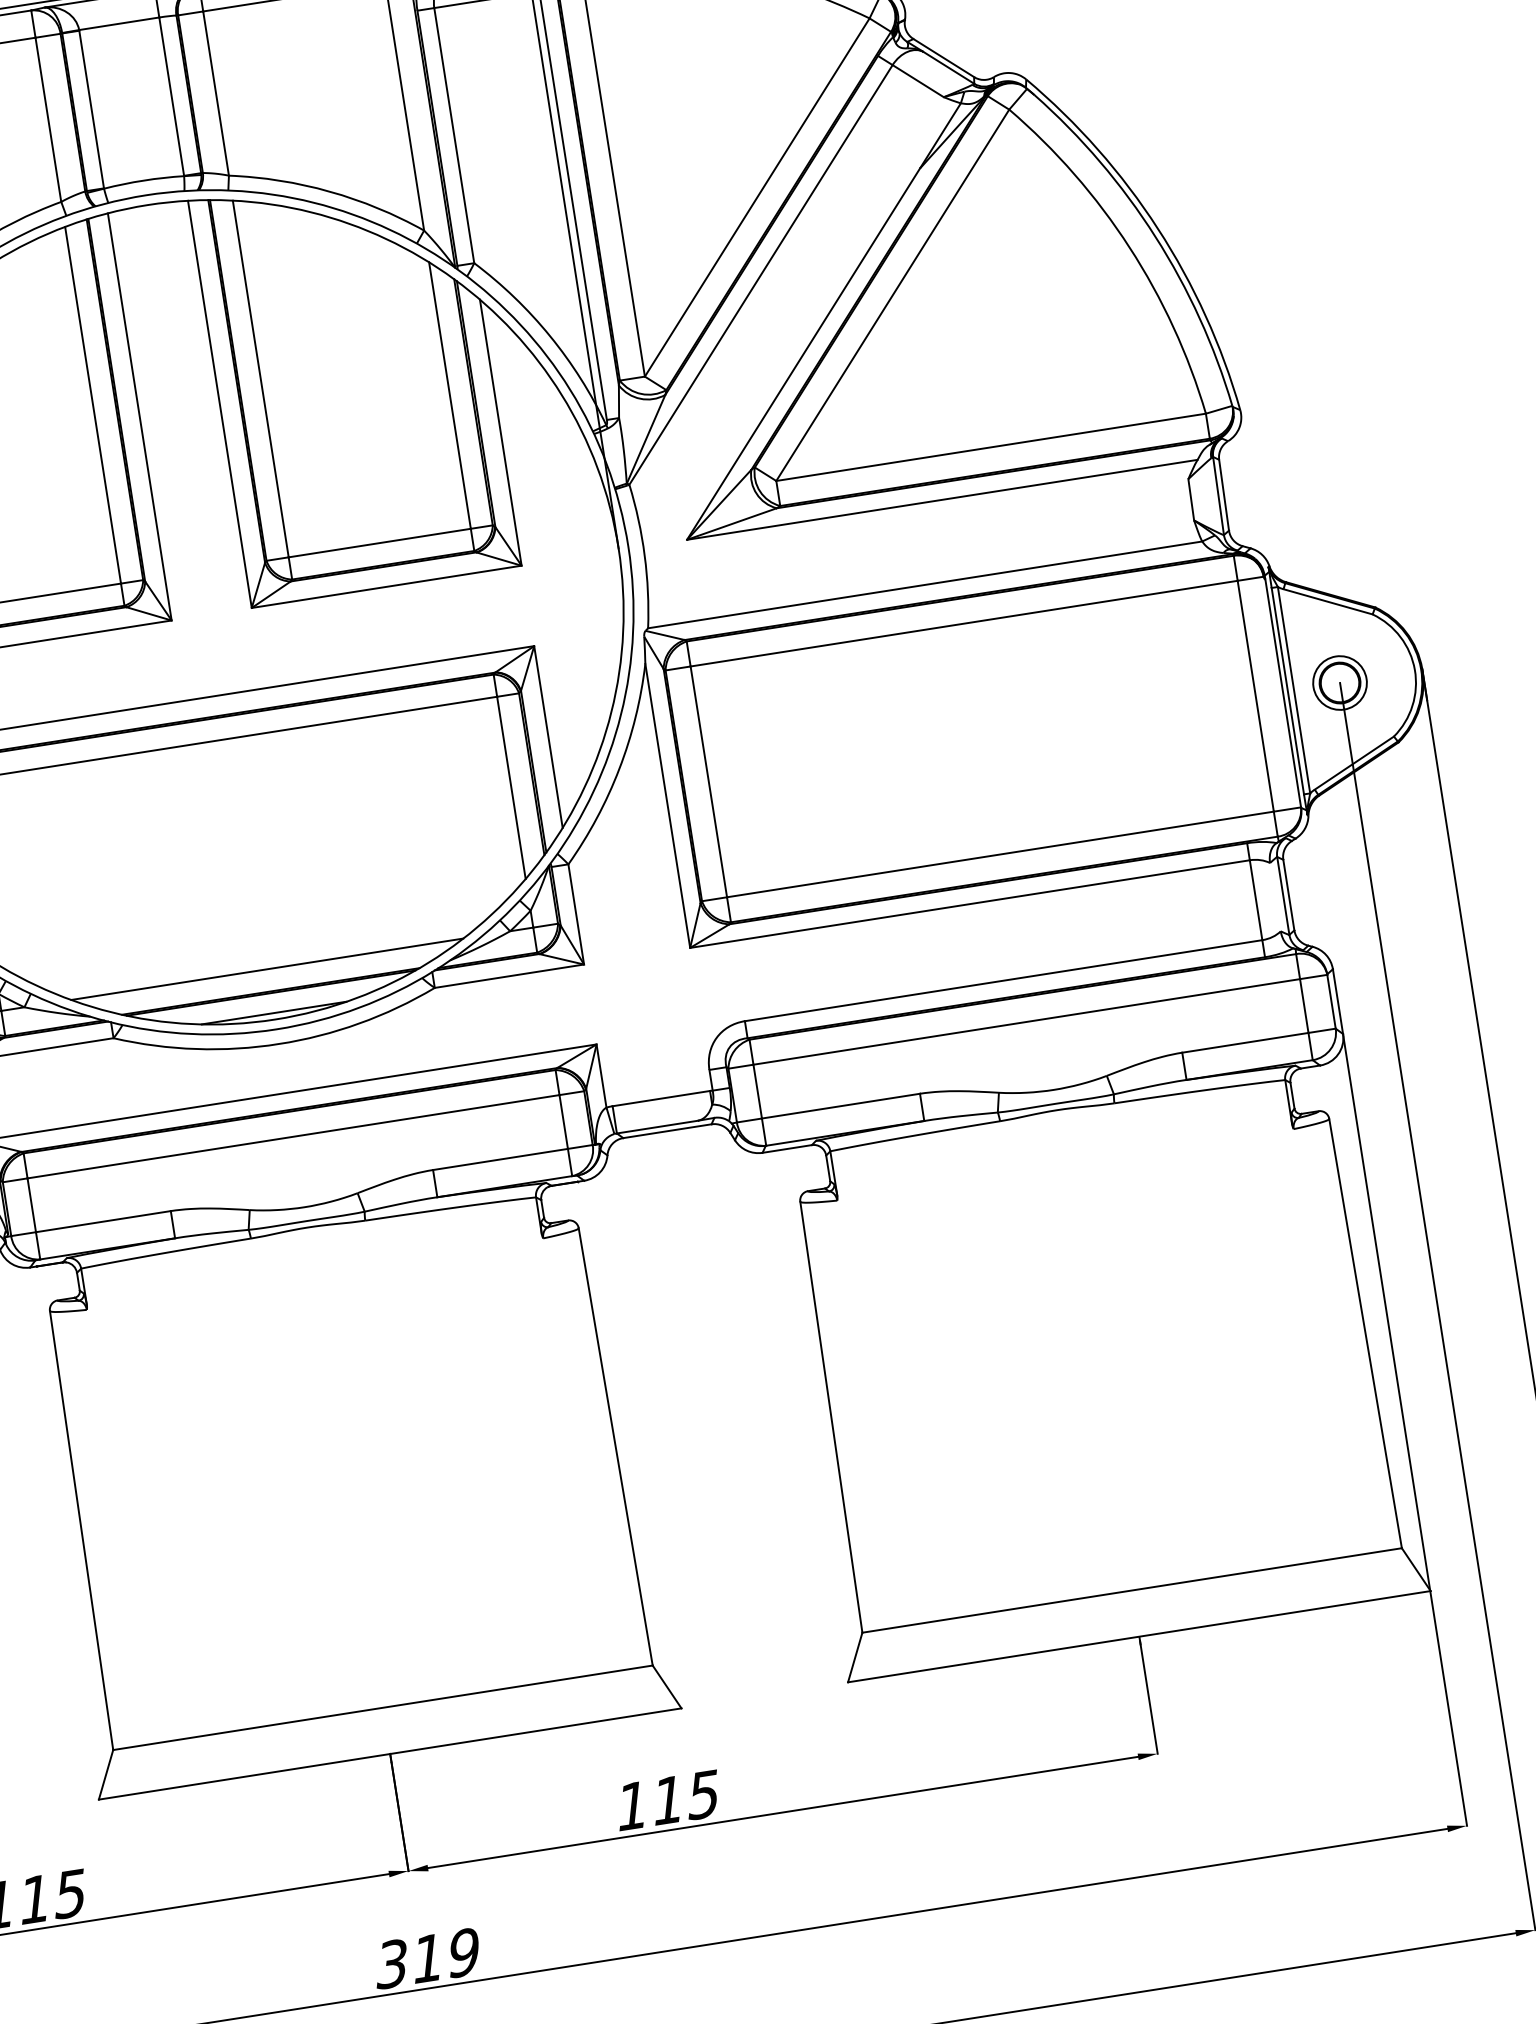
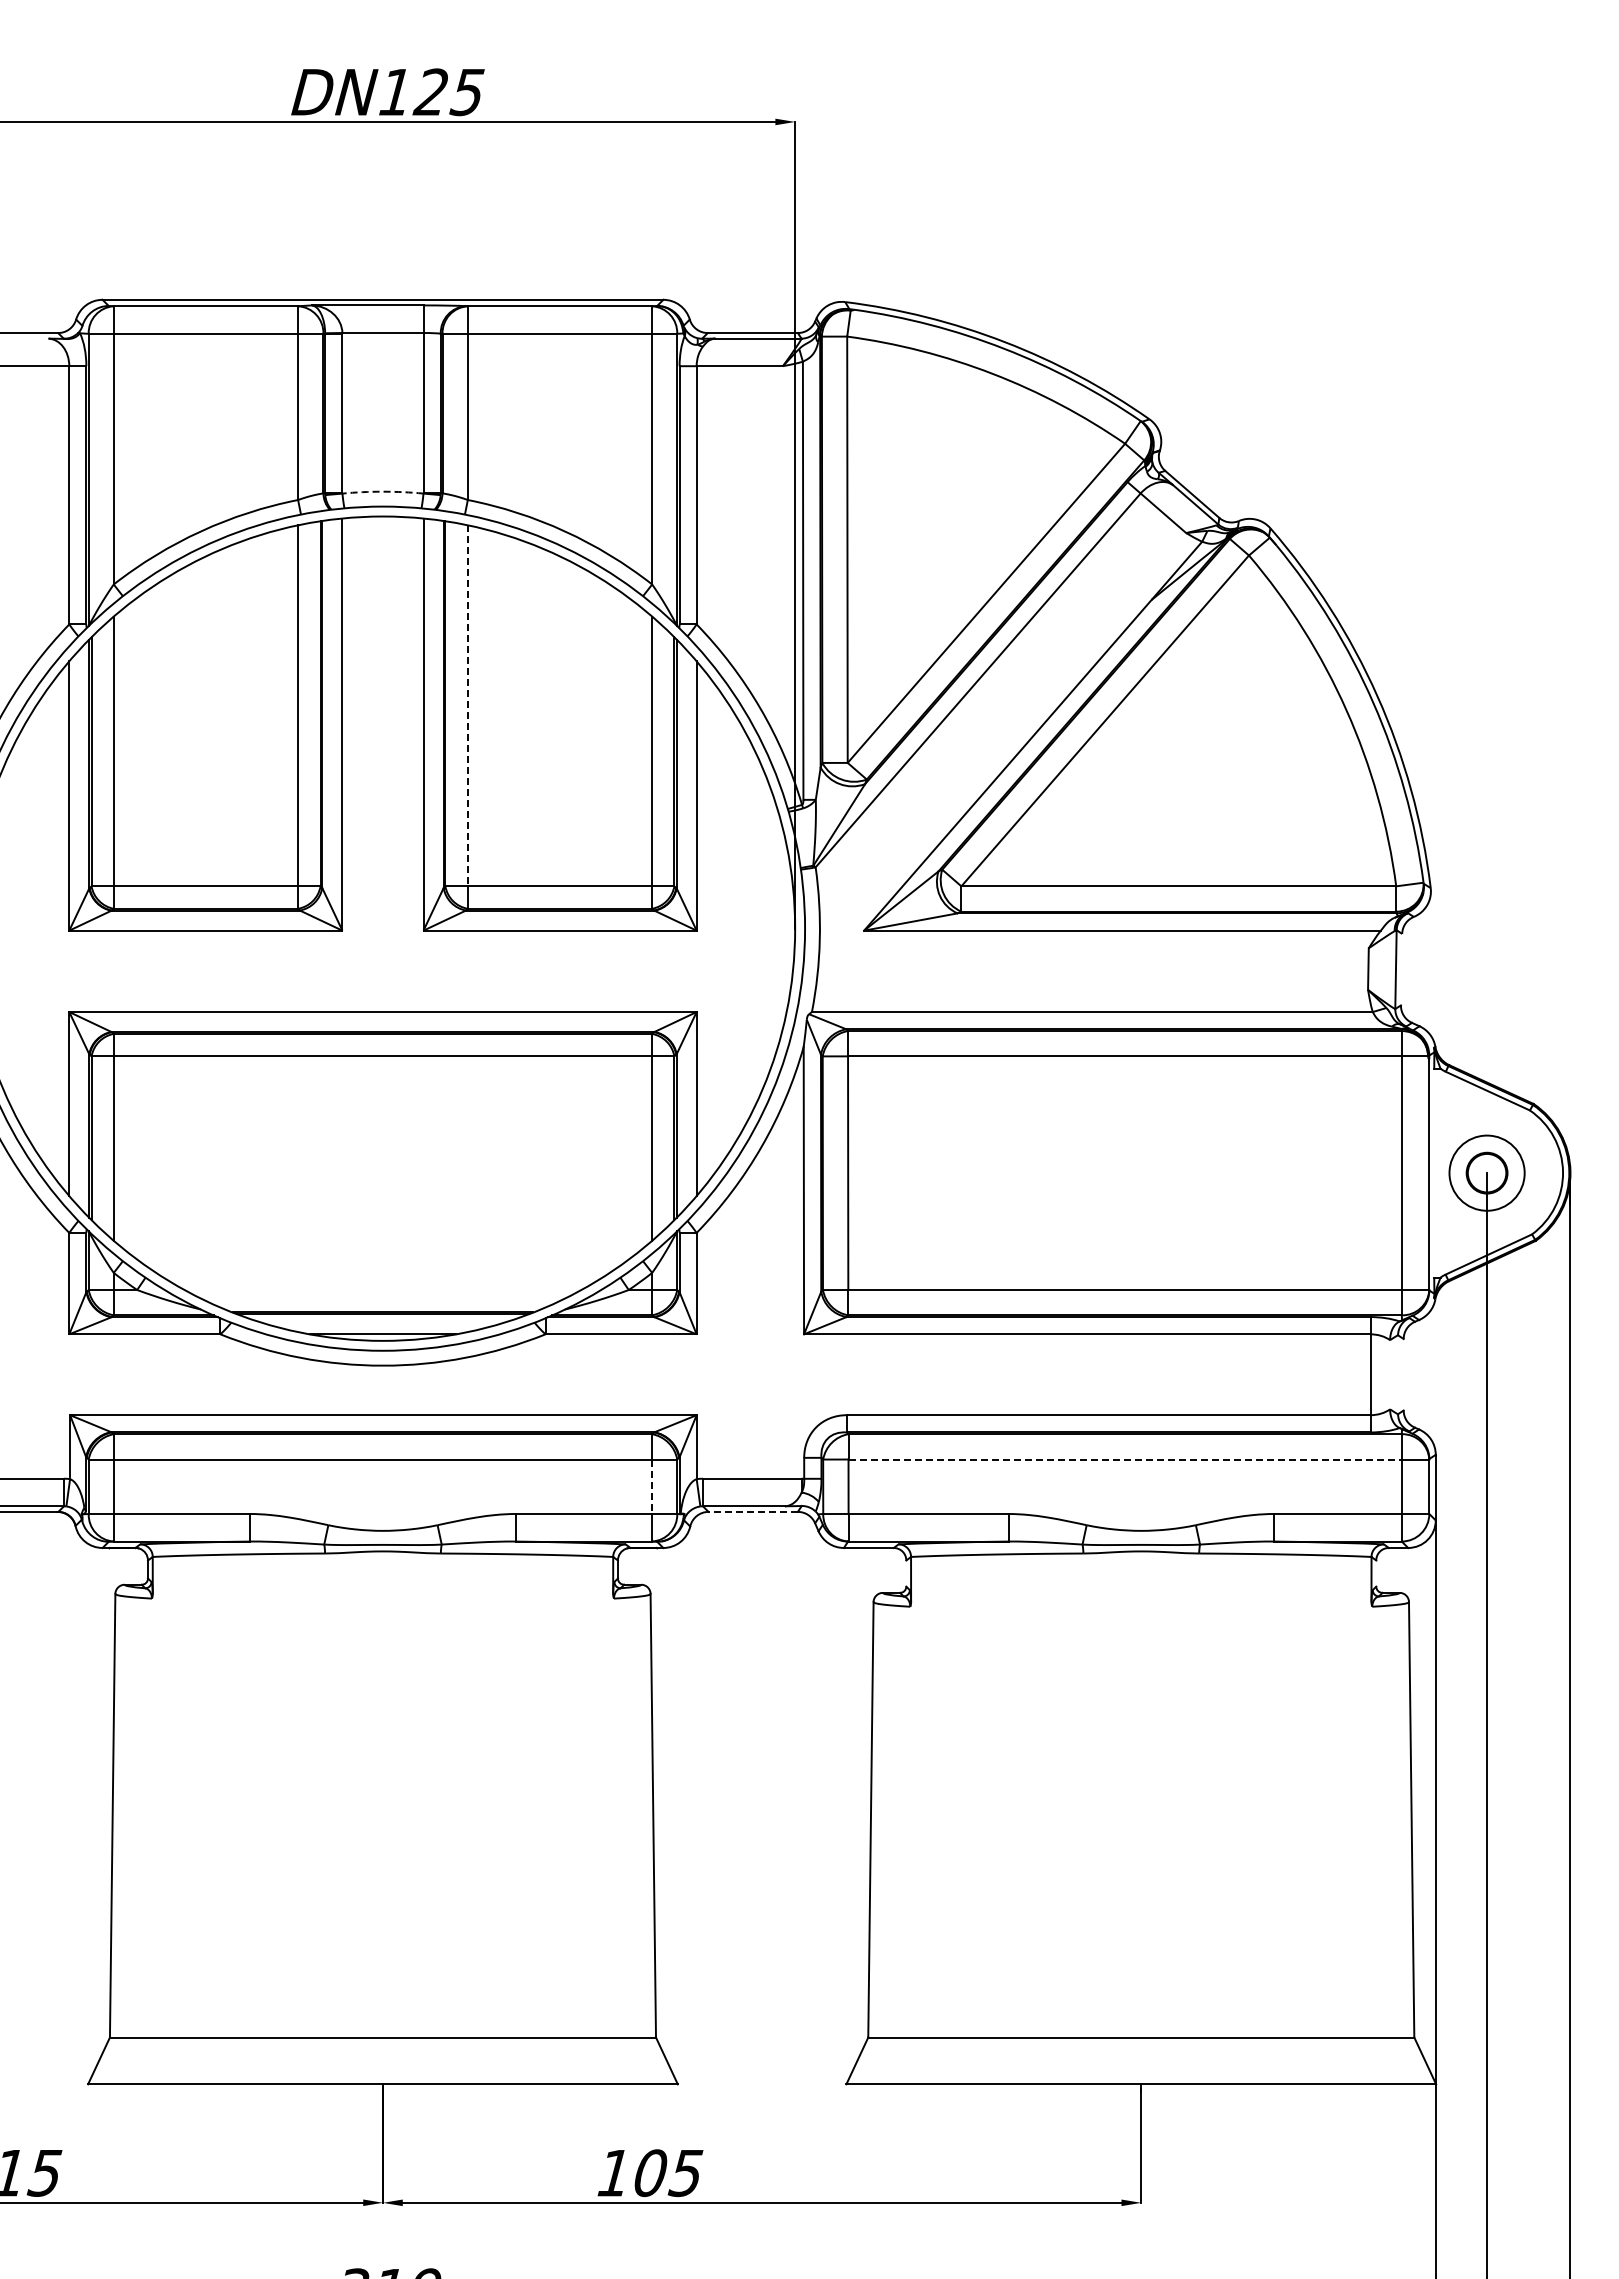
arc: (143, 180) -> (382, 491), solid -> dashed
line: (260, 379) -> (467, 706), solid -> dashed
line: (1223, 495) -> (1401, 969), removed
circle: (1339, 683) -> (1486, 1173), size x1.4
line: (1293, 689) -> (1440, 1172), removed
line: (1287, 690) -> (1434, 1172), removed
line: (1288, 894) -> (1403, 1374), removed
line: (1283, 895) -> (1398, 1374), removed
line: (266, 969) -> (382, 1290), removed
line: (1027, 1021) -> (1125, 1459), solid -> dashed
line: (1292, 1095) -> (1376, 1573), removed
line: (564, 1122) -> (652, 1487), solid -> dashed
line: (667, 1130) -> (753, 1511), solid -> dashed
line: (828, 1168) -> (906, 1573), removed
text: (668, 1800) -> (650, 2173), 115 -> 105

